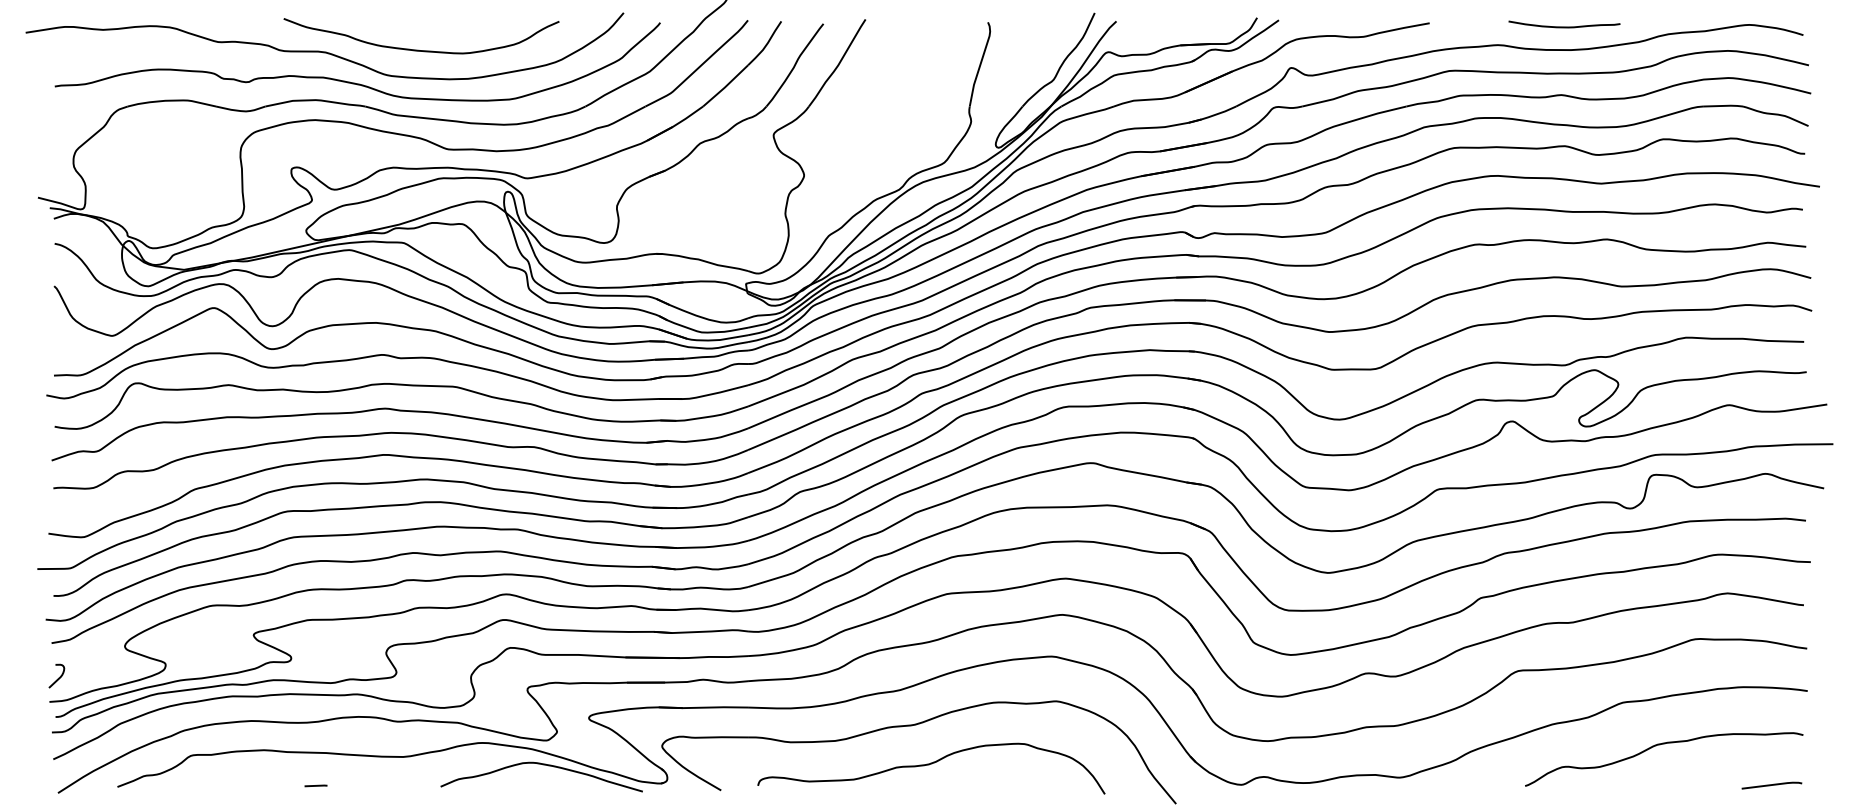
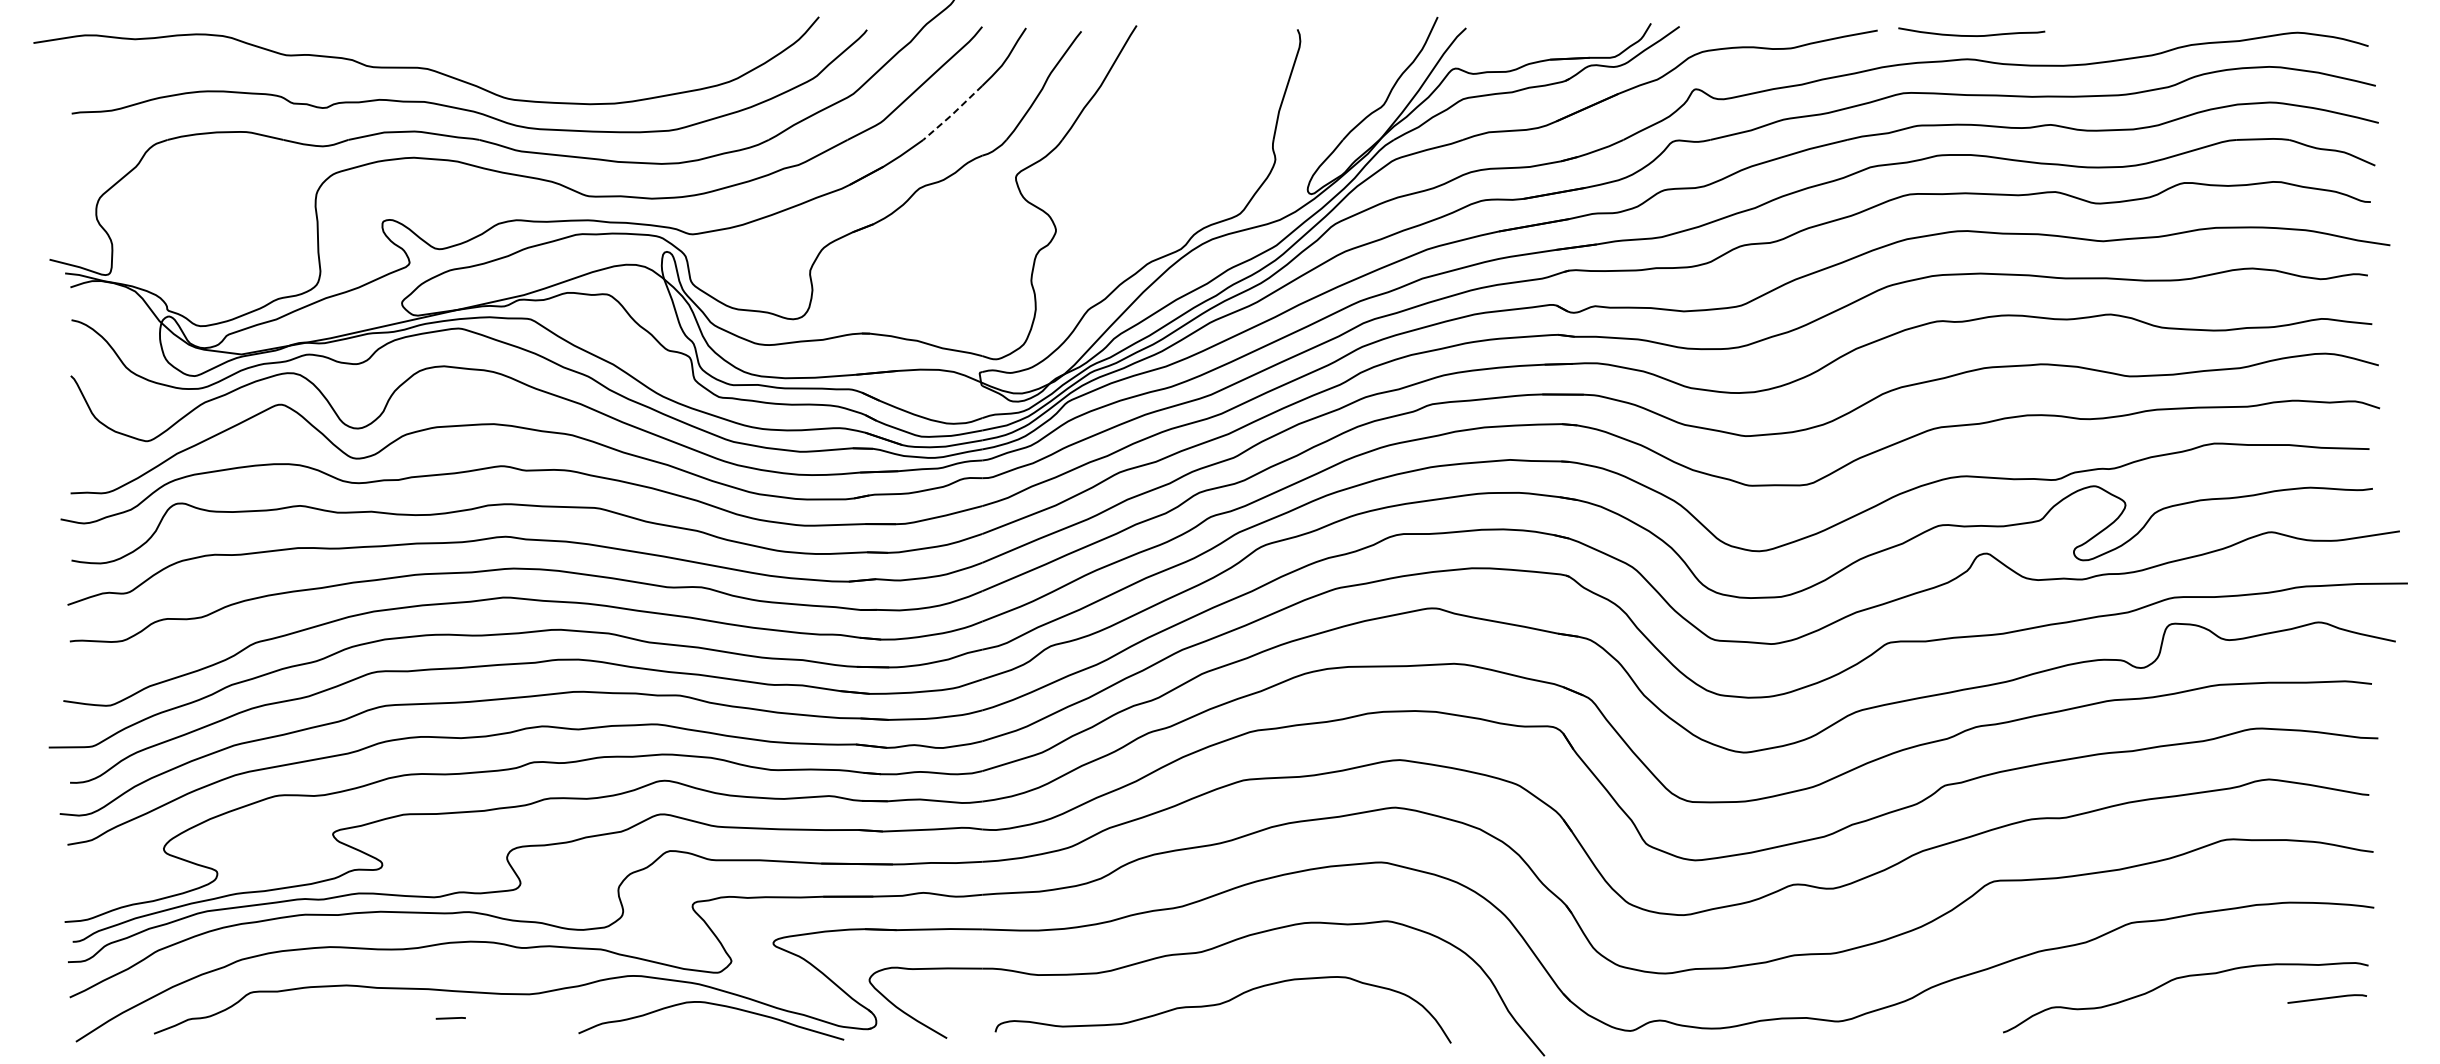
curve: (1564, 27) -> (1971, 35), moved
curve: (419, 49) -> (550, 65), removed
line: (726, 86) -> (953, 113), solid -> dashed
curve: (58, 677) -> (76, 890), removed
line: (1771, 785) -> (2326, 998), moved
line: (315, 786) -> (450, 1018), moved

